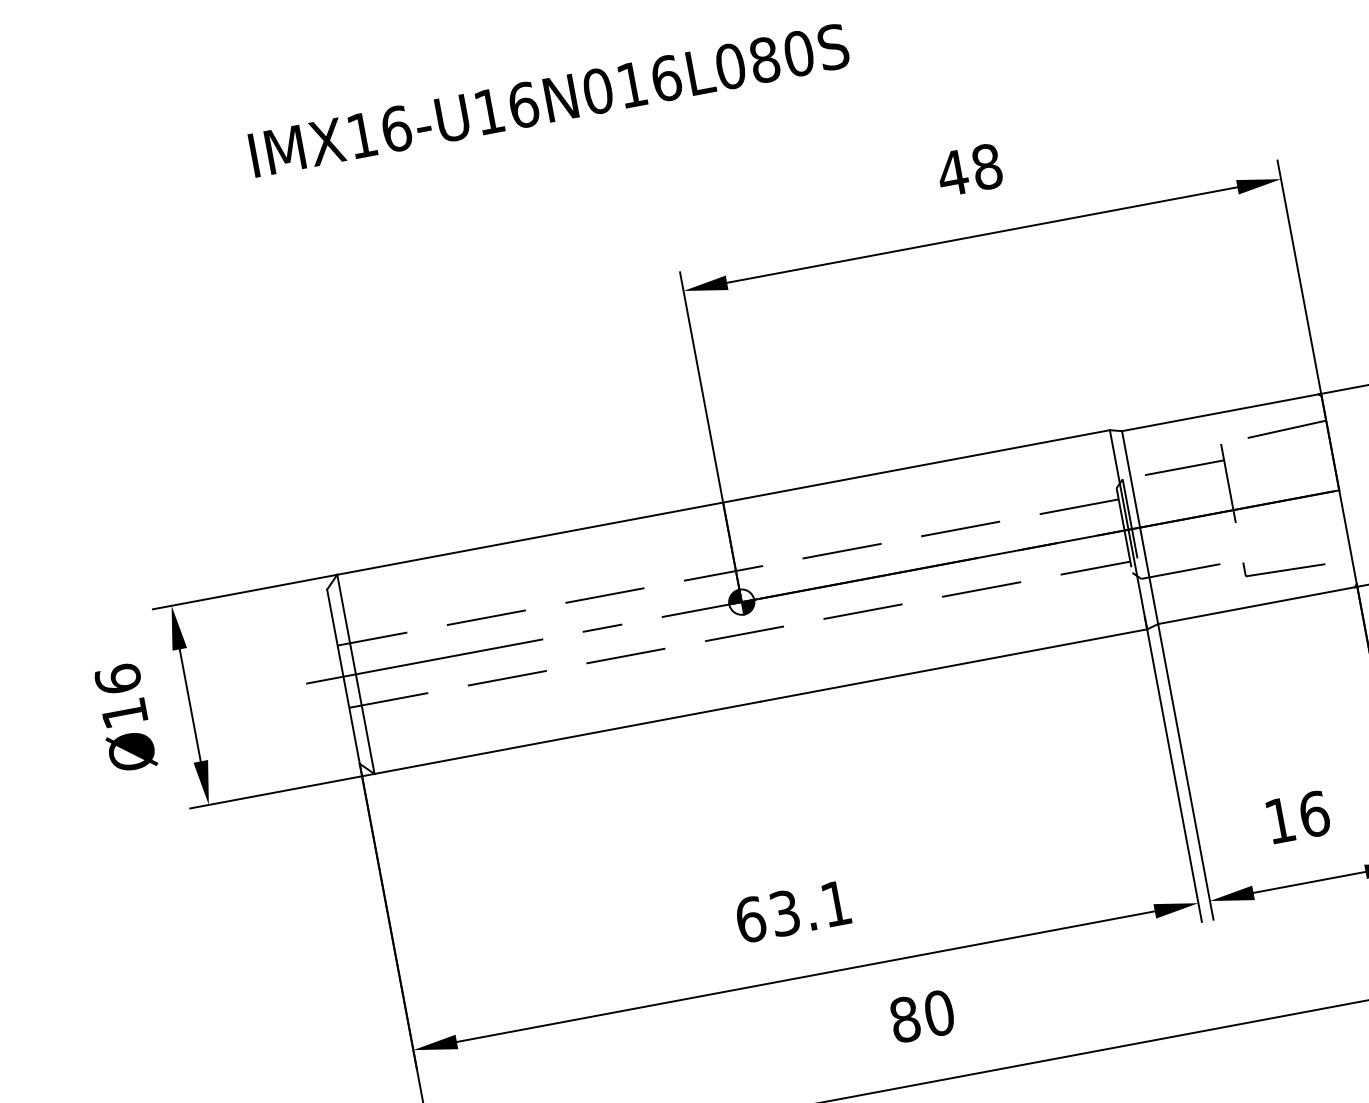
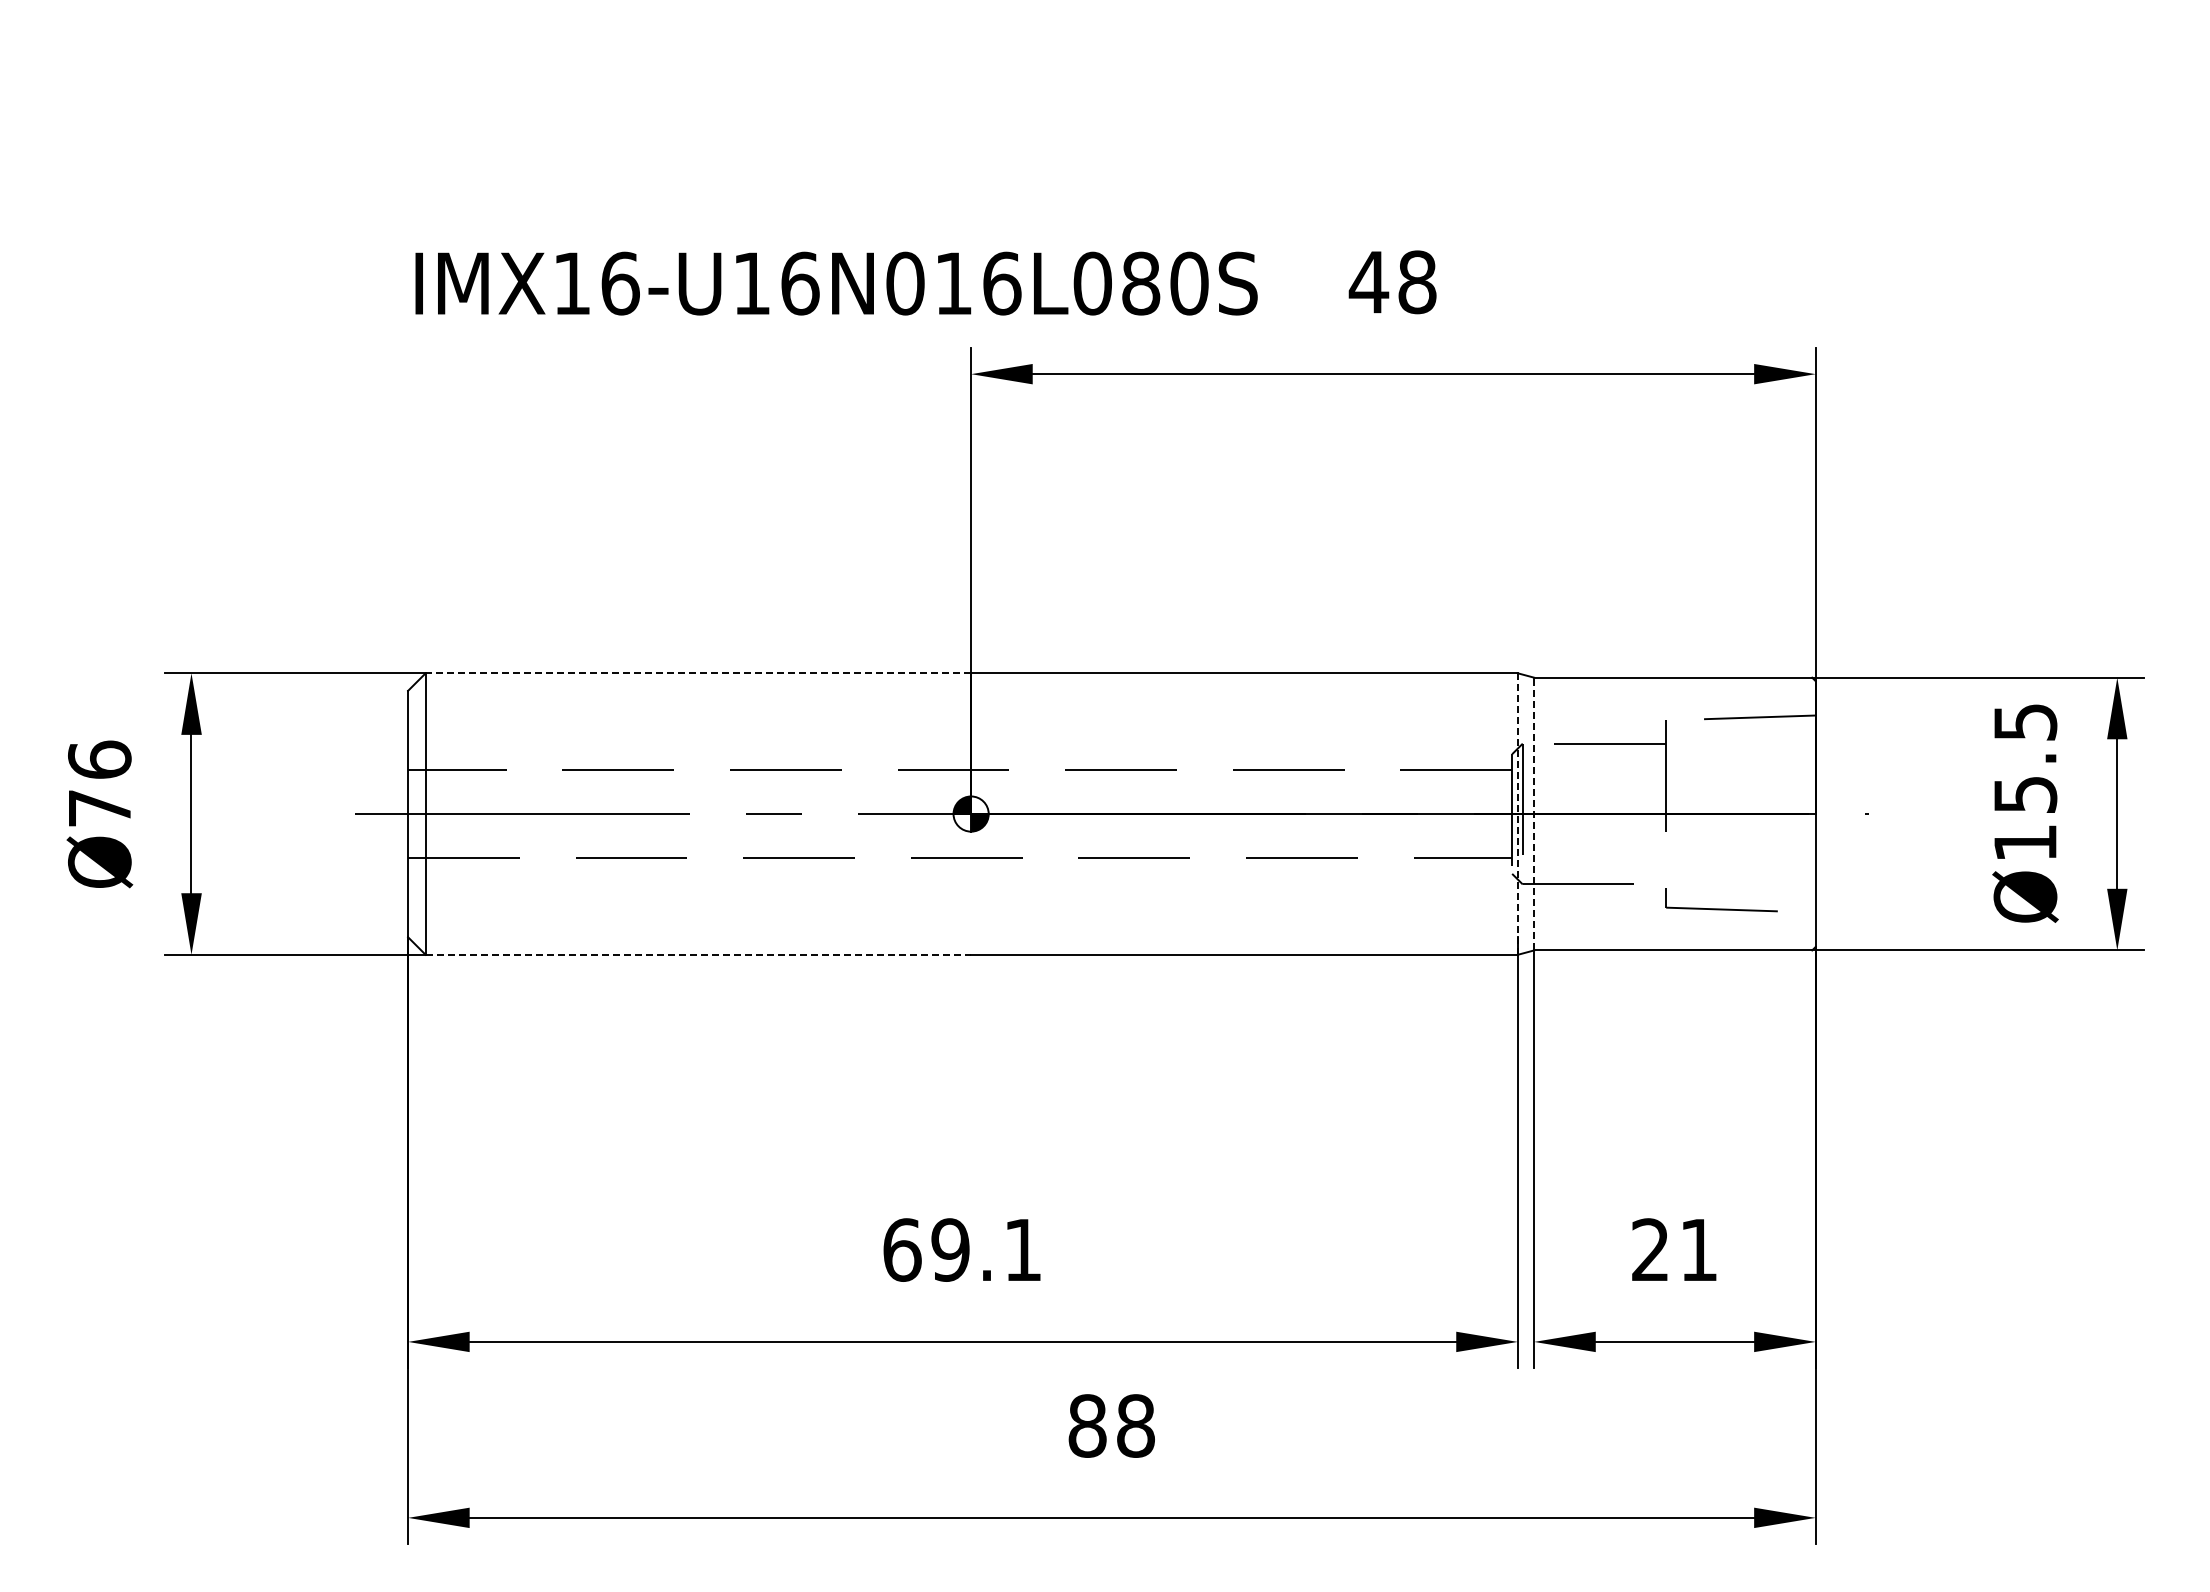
text: (549, 100) -> (836, 283), moved
line: (1140, 527) -> (1534, 813), solid -> dashed
line: (1128, 530) -> (1517, 814), solid -> dashed
line: (530, 538) -> (698, 673), solid -> dashed
text: (124, 713) -> (99, 808), Ø16 -> Ø76
line: (567, 737) -> (698, 954), solid -> dashed
text: (1297, 816) -> (1675, 1249), 16 -> 21
text: (784, 912) -> (950, 1249), 63.1 -> 69.1
text: (939, 1012) -> (1136, 1425), 80 -> 88

